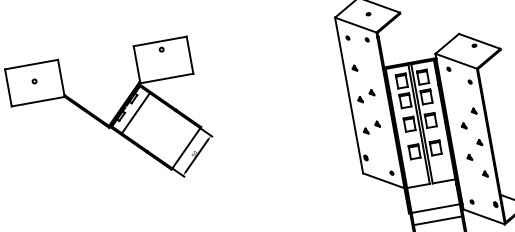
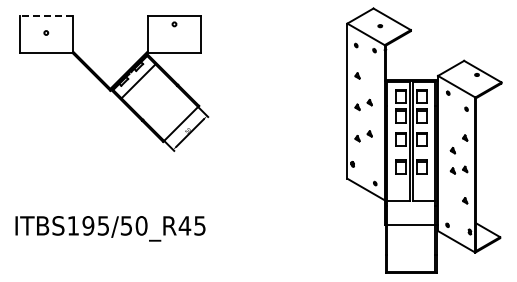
line: (30, 65) -> (45, 16), solid -> dashed
part: (469, 157) -> (452, 170), moved
line: (438, 220) -> (411, 237), removed

